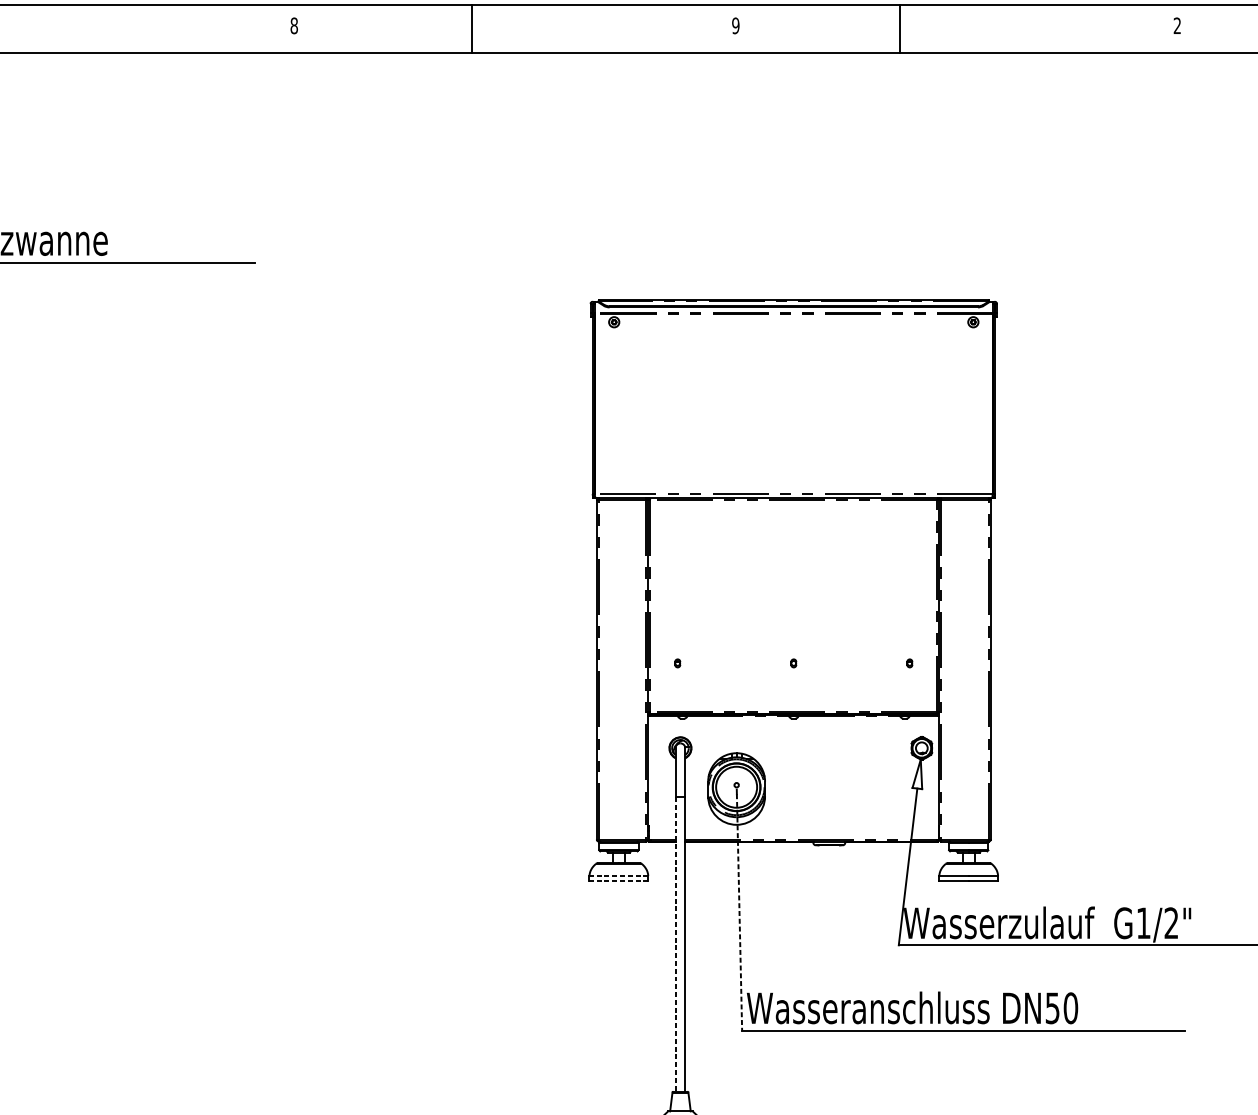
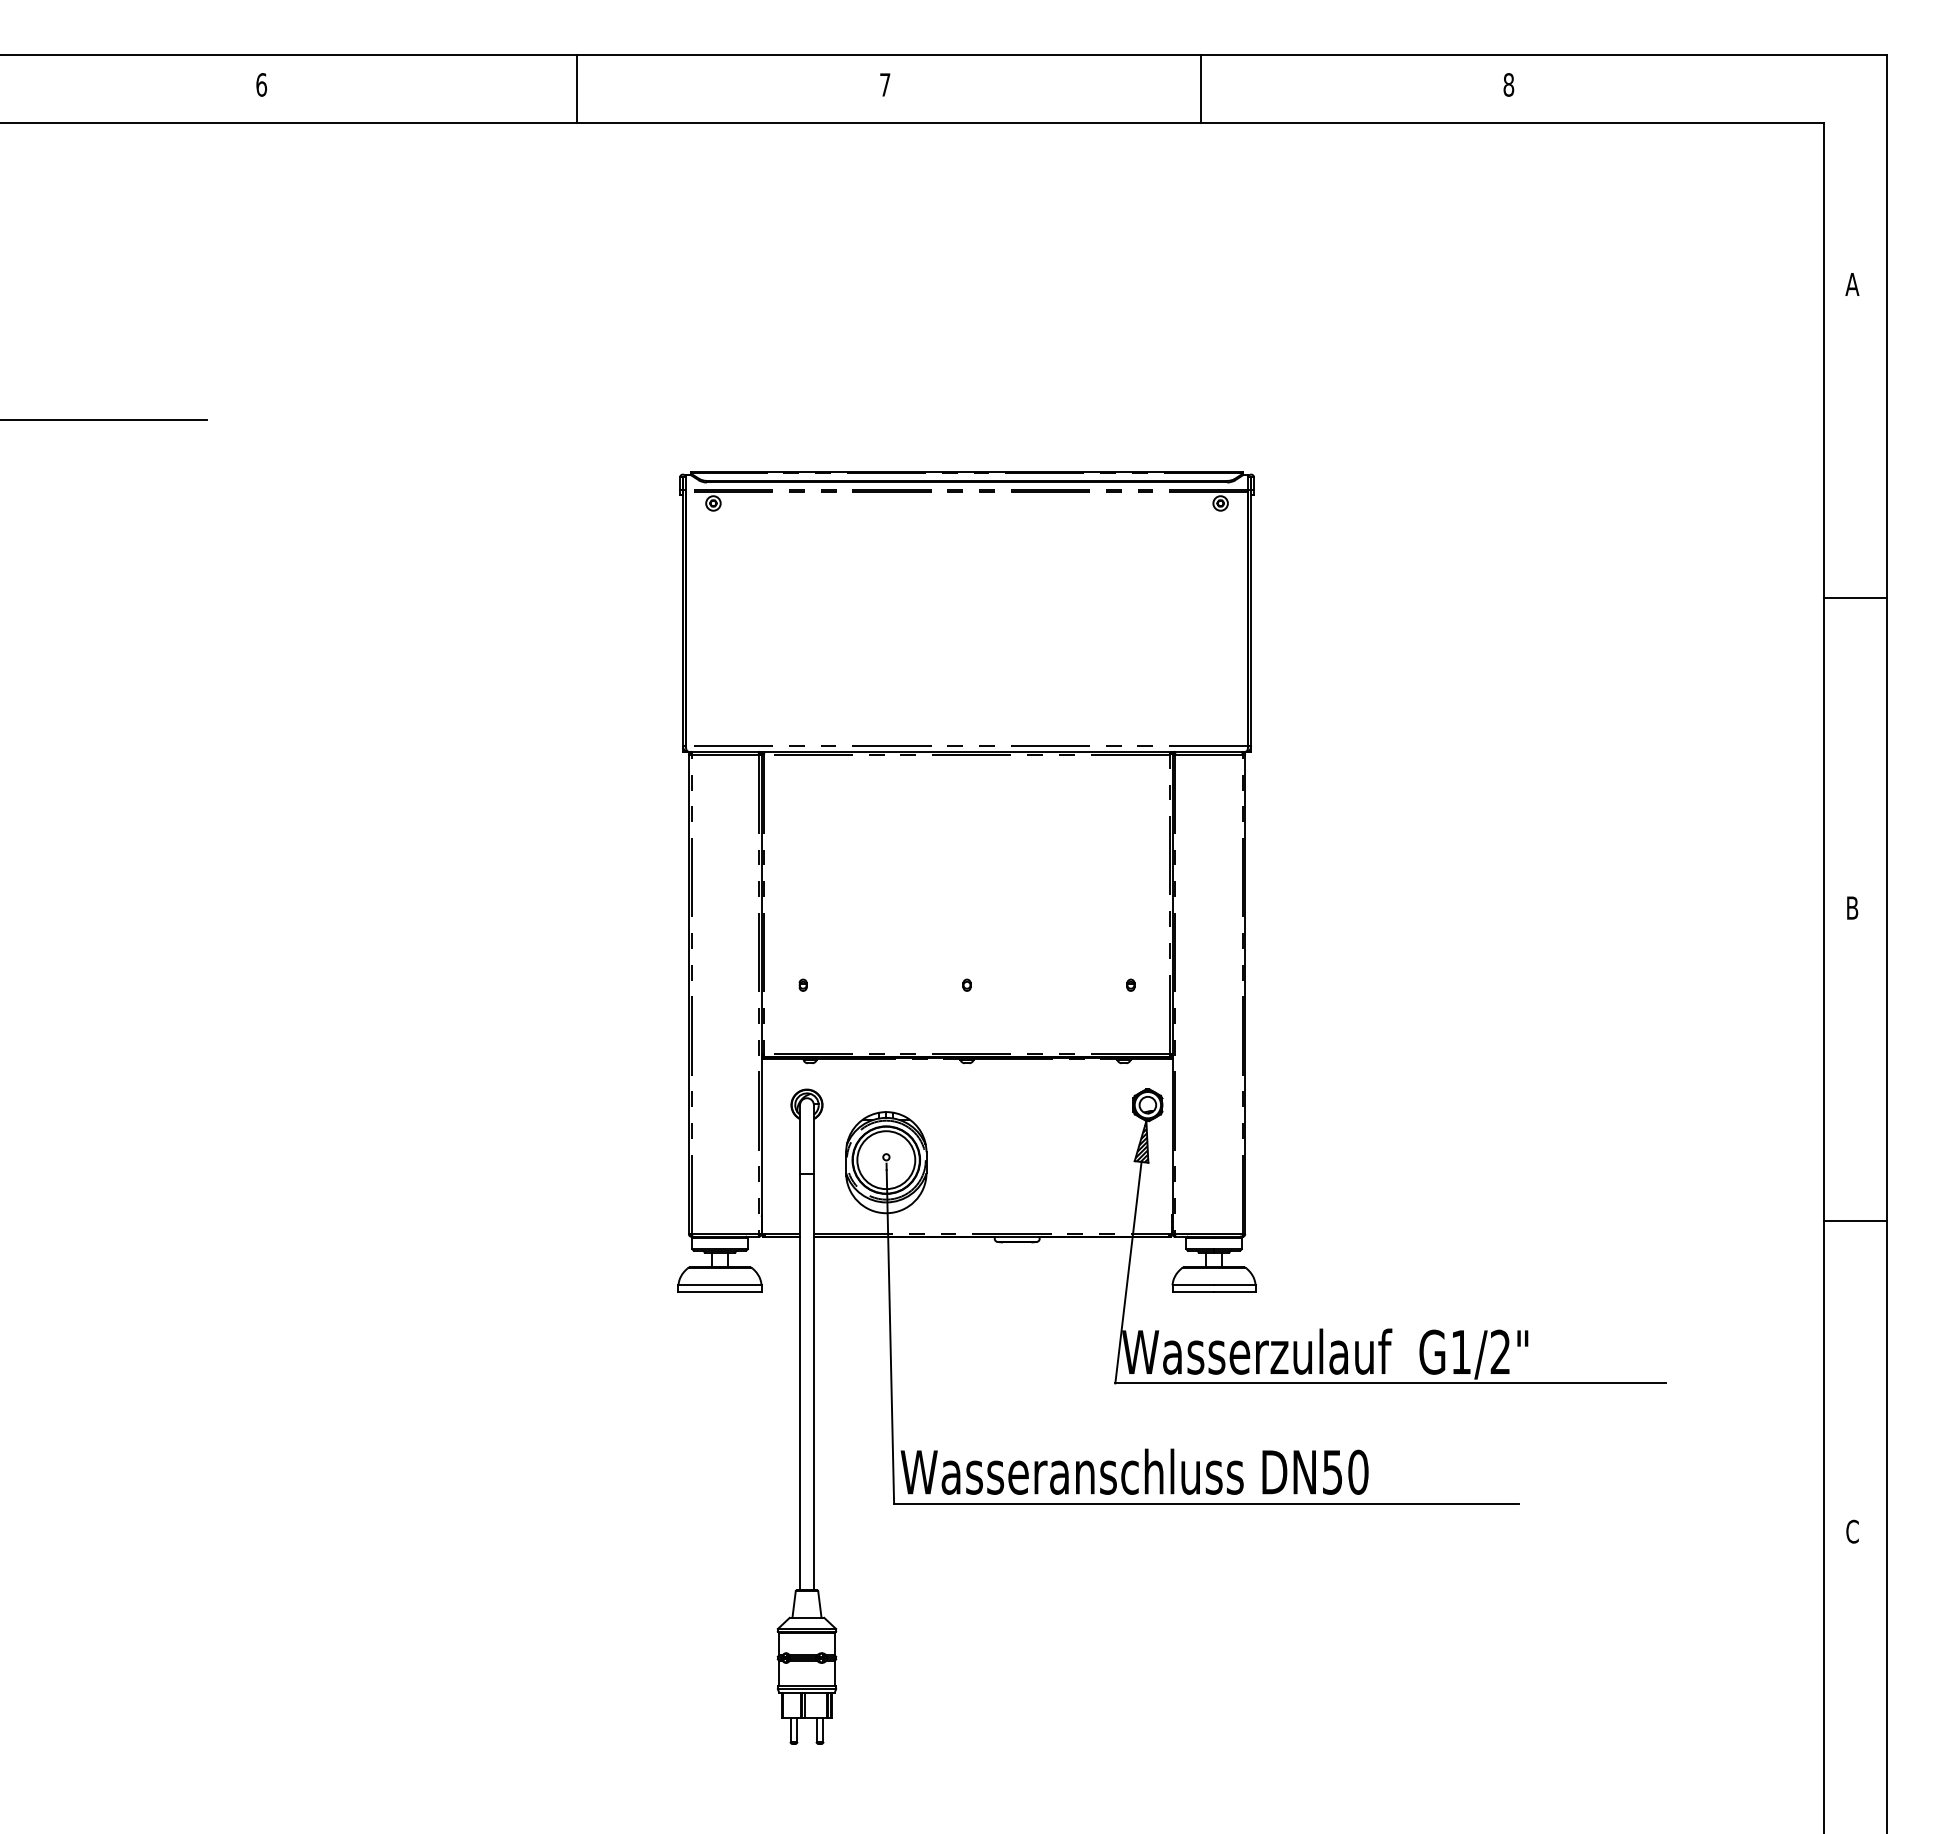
text: (294, 25) -> (261, 84), 8 -> 6
text: (735, 25) -> (884, 84), 9 -> 7
text: (1177, 25) -> (1508, 84), 2 -> 8
line: (472, 28) -> (577, 88), moved
line: (899, 28) -> (1200, 88), moved
hatch: (917, 775) -> (1141, 1143), added
line: (619, 876) -> (720, 1285), dashed -> solid
line: (619, 880) -> (720, 1292), dashed -> solid
line: (739, 912) -> (890, 1336), dashed -> solid
line: (675, 944) -> (800, 1382), dashed -> solid

